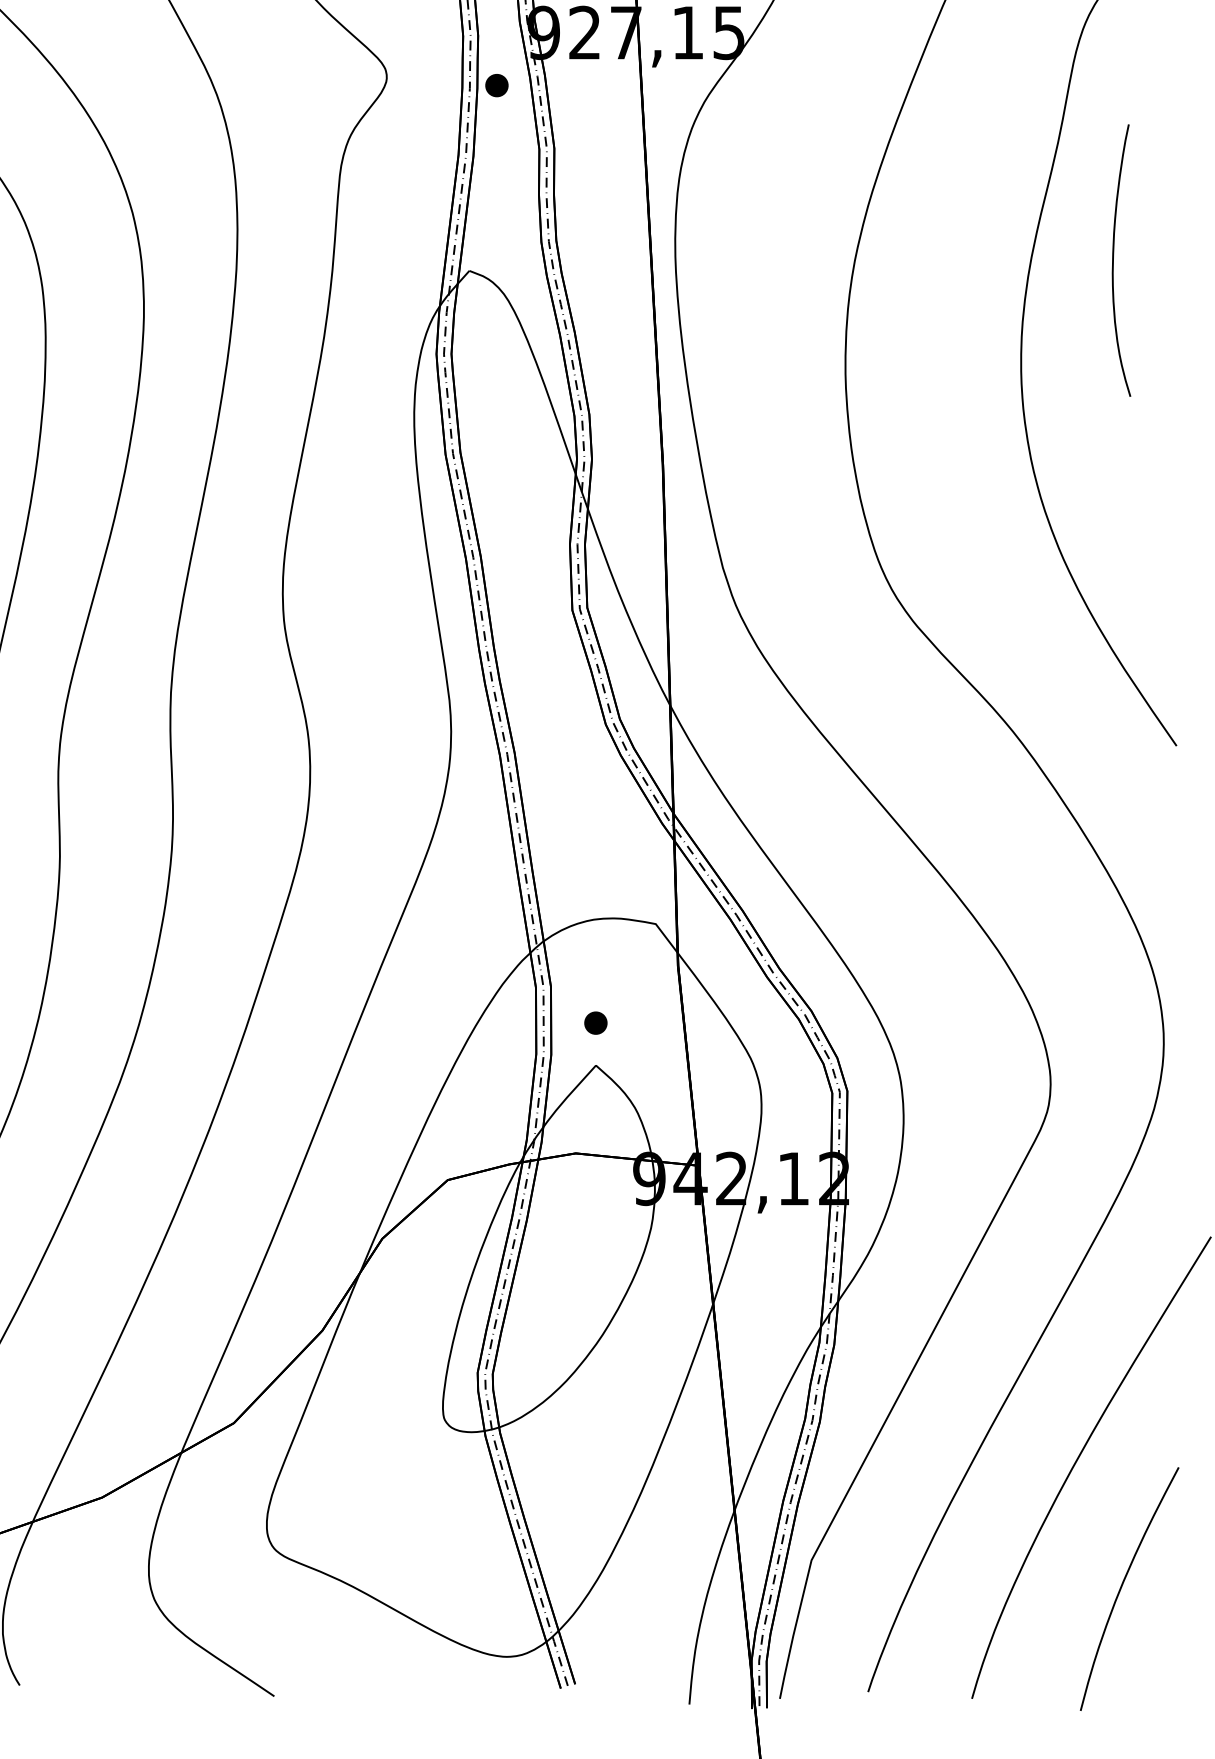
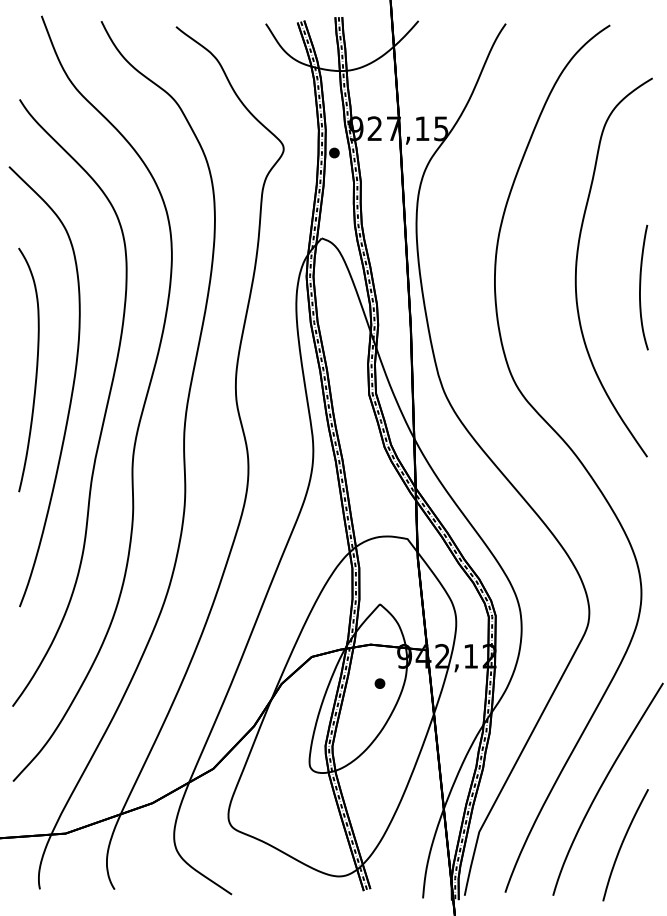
curve: (1113, 260) -> (640, 287), moved
part: (594, 1022) -> (379, 683), moved

